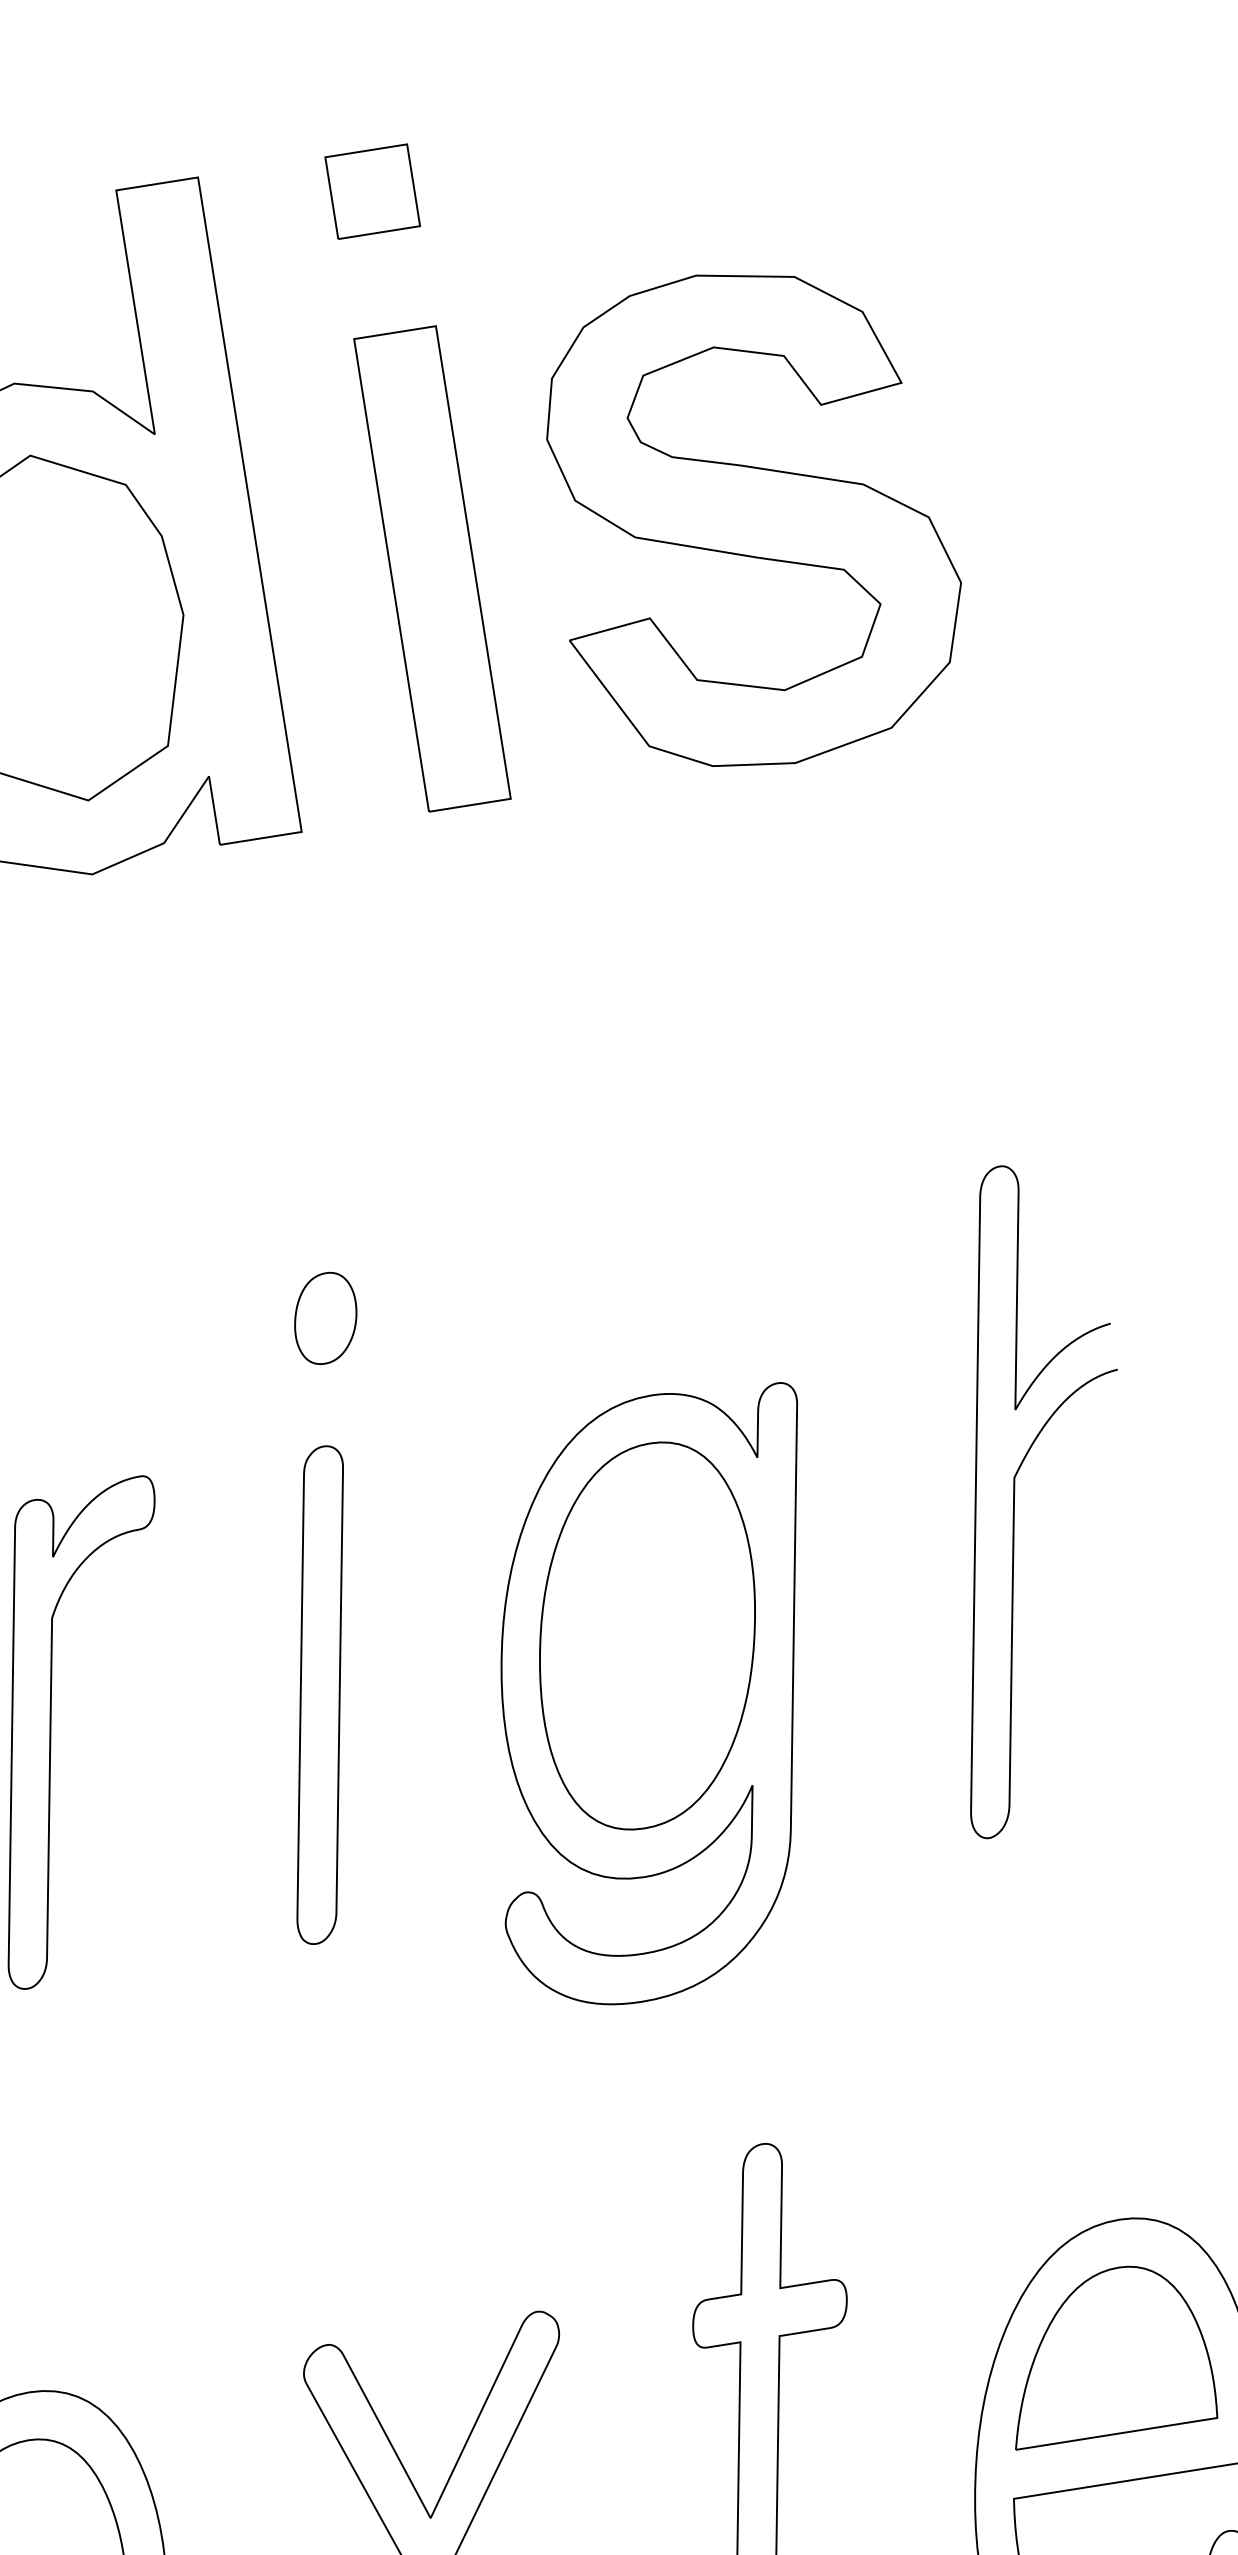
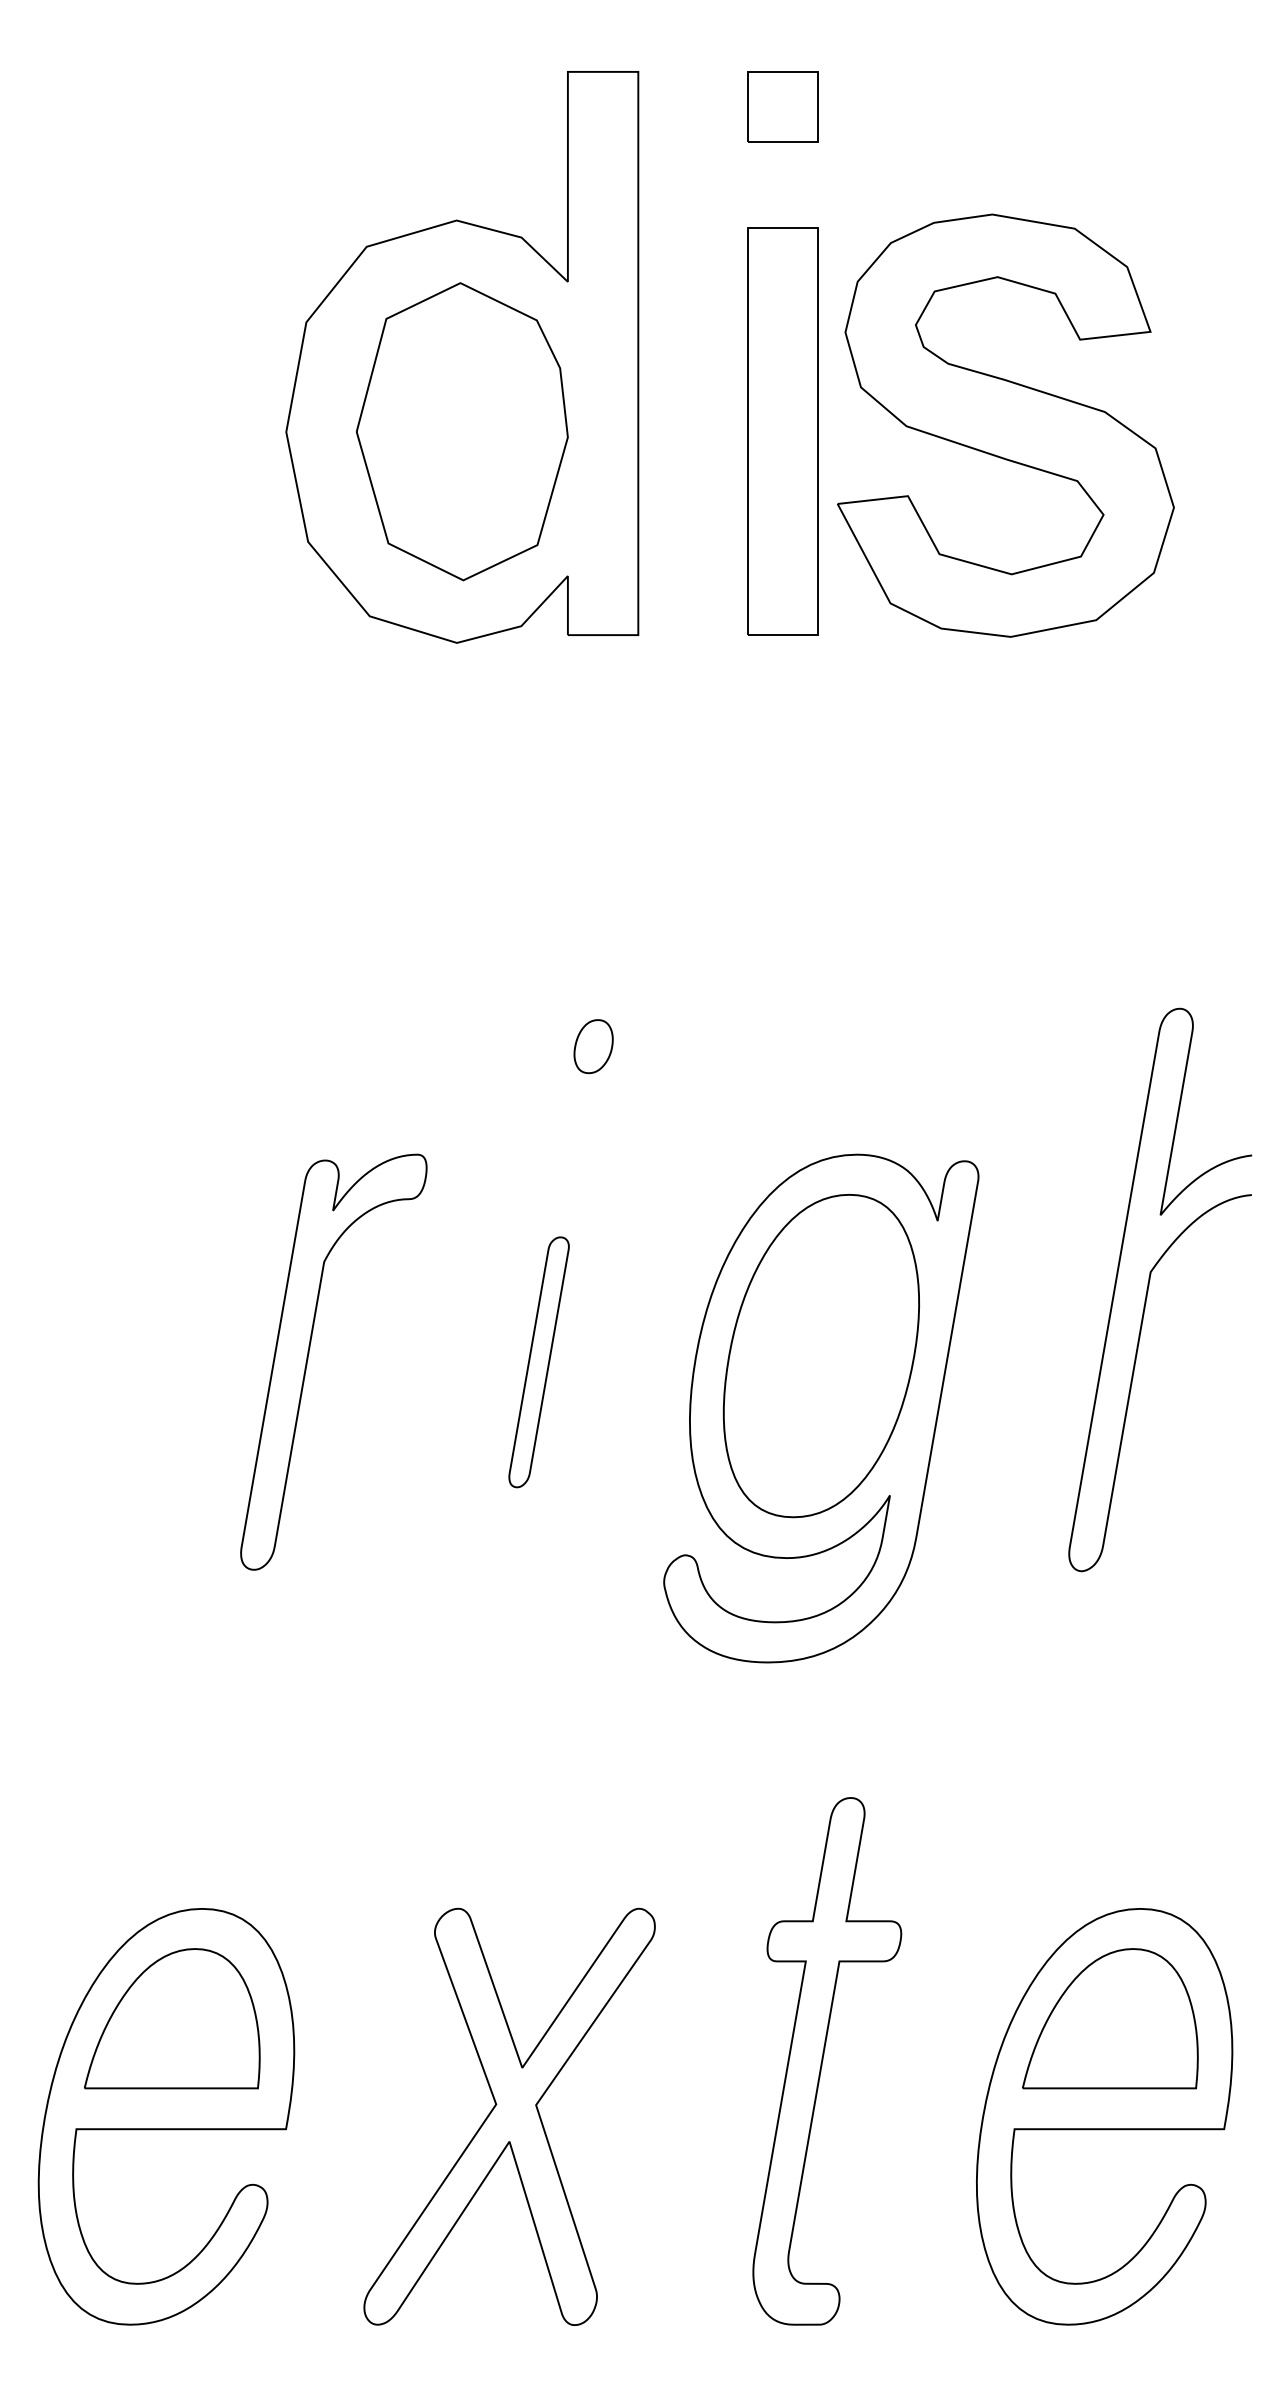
part: (750, 518) -> (1005, 425), moved
part: (325, 1318) -> (593, 1046), size x0.7
part: (319, 1695) -> (538, 1362), size x0.6

